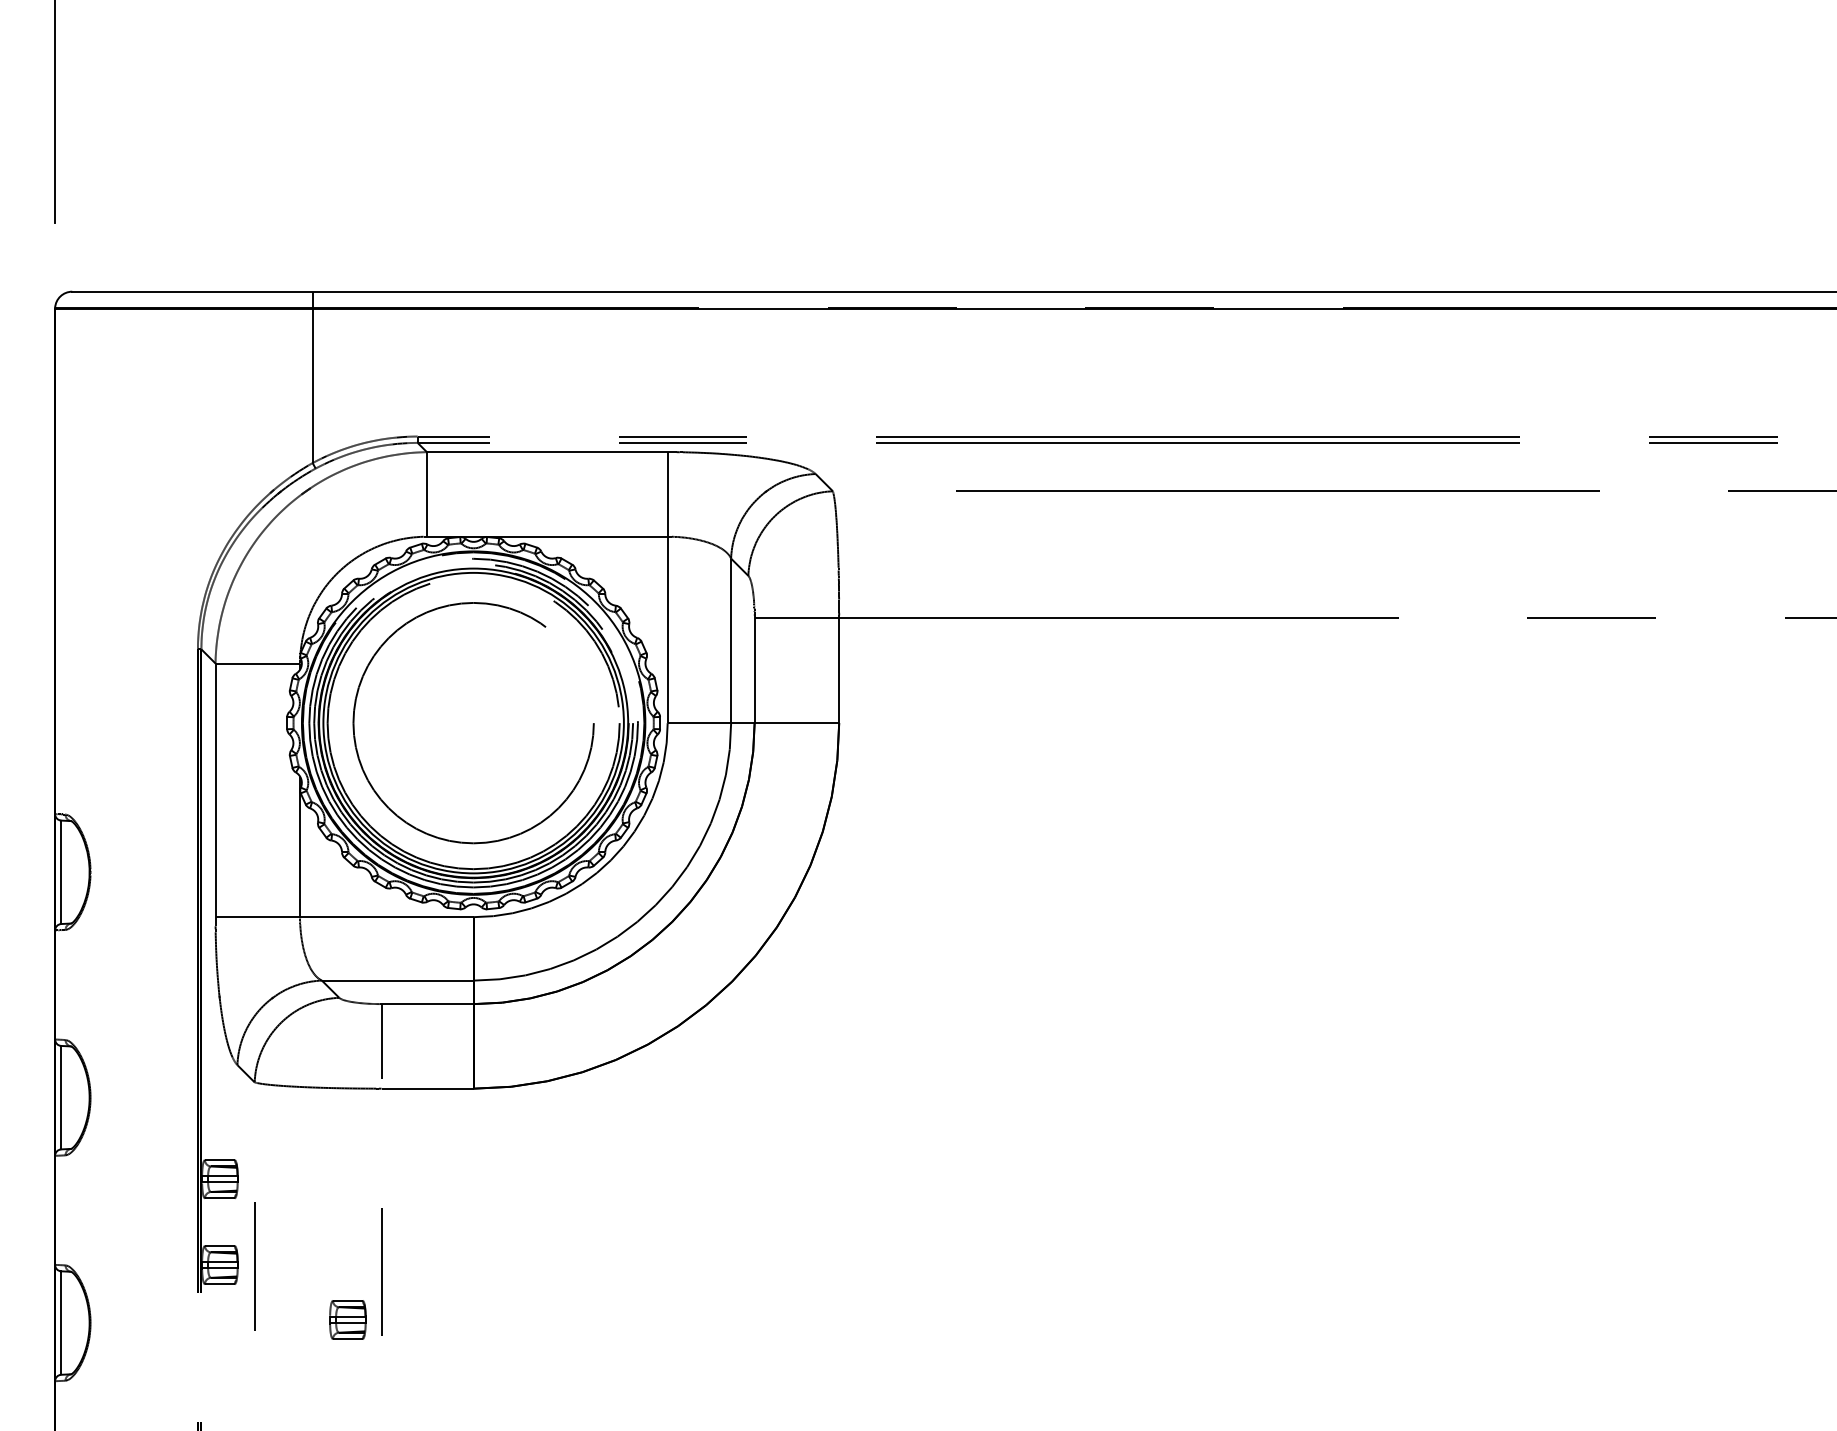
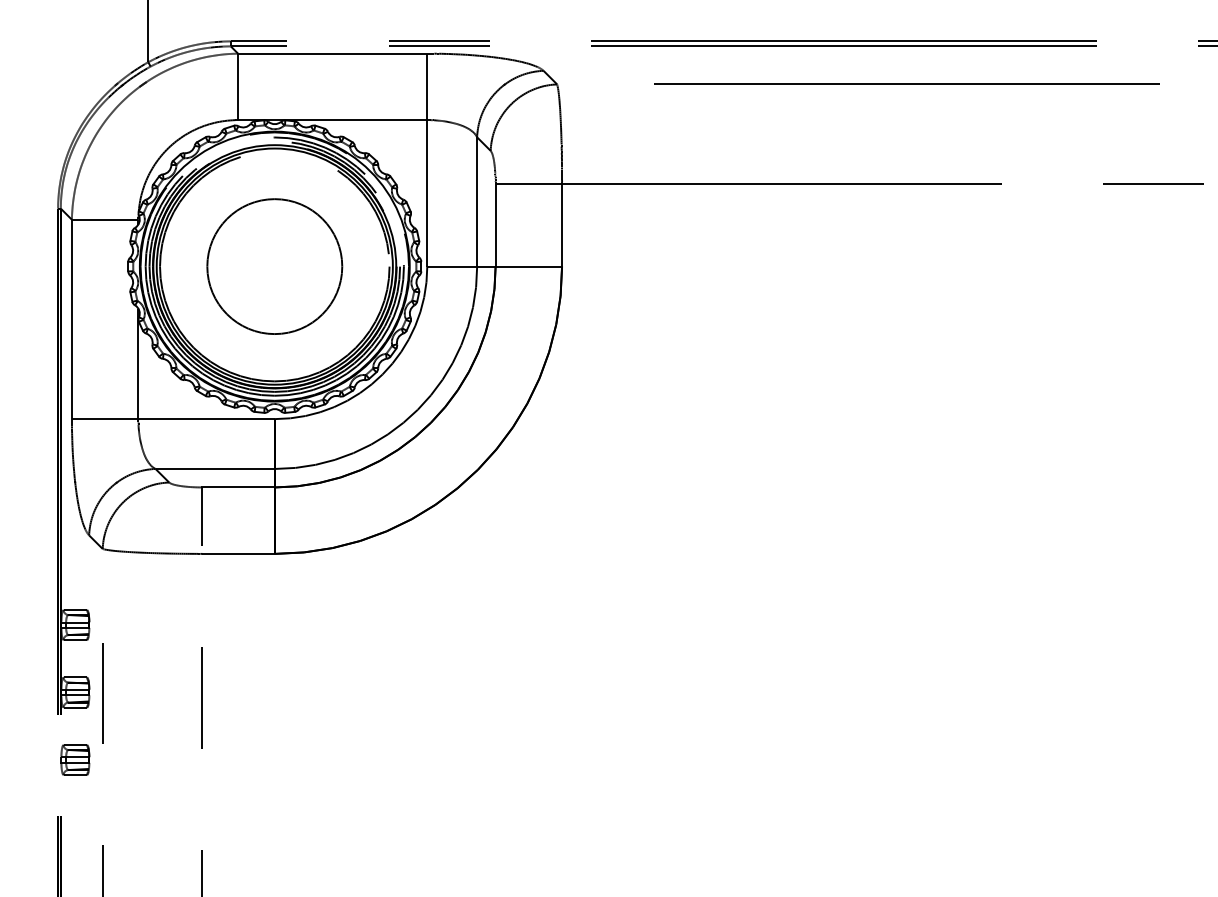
circle: (473, 722) -> (274, 266), size x0.71
part: (347, 1319) -> (75, 759), moved

